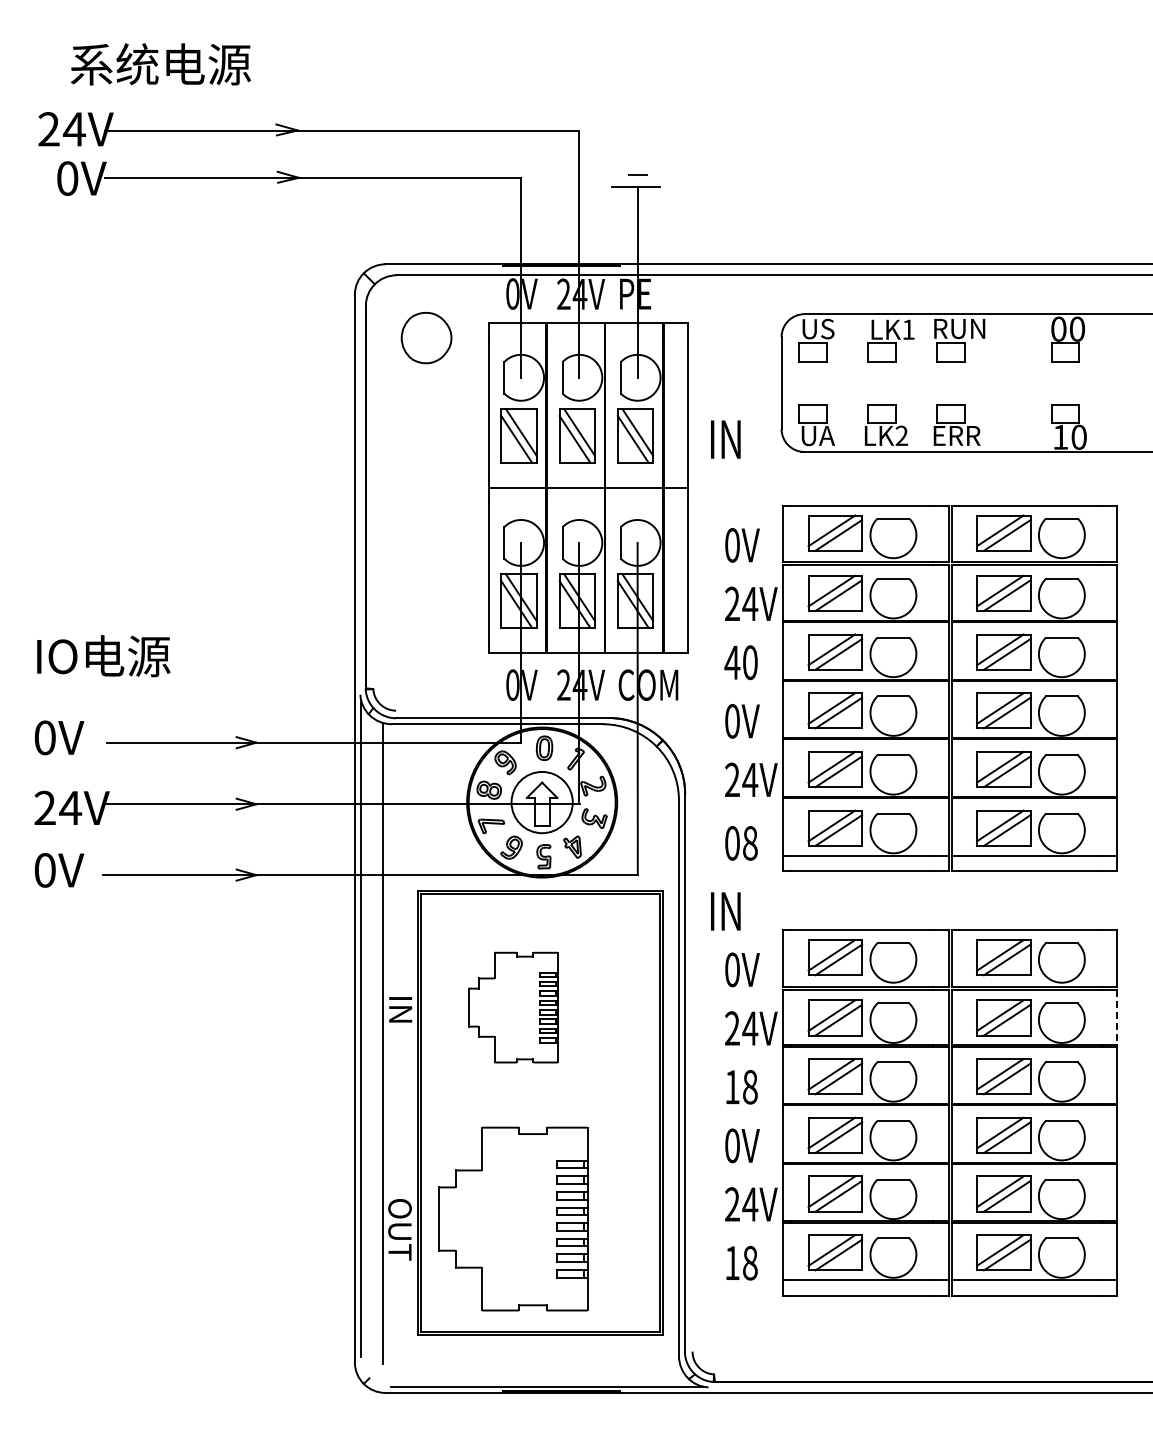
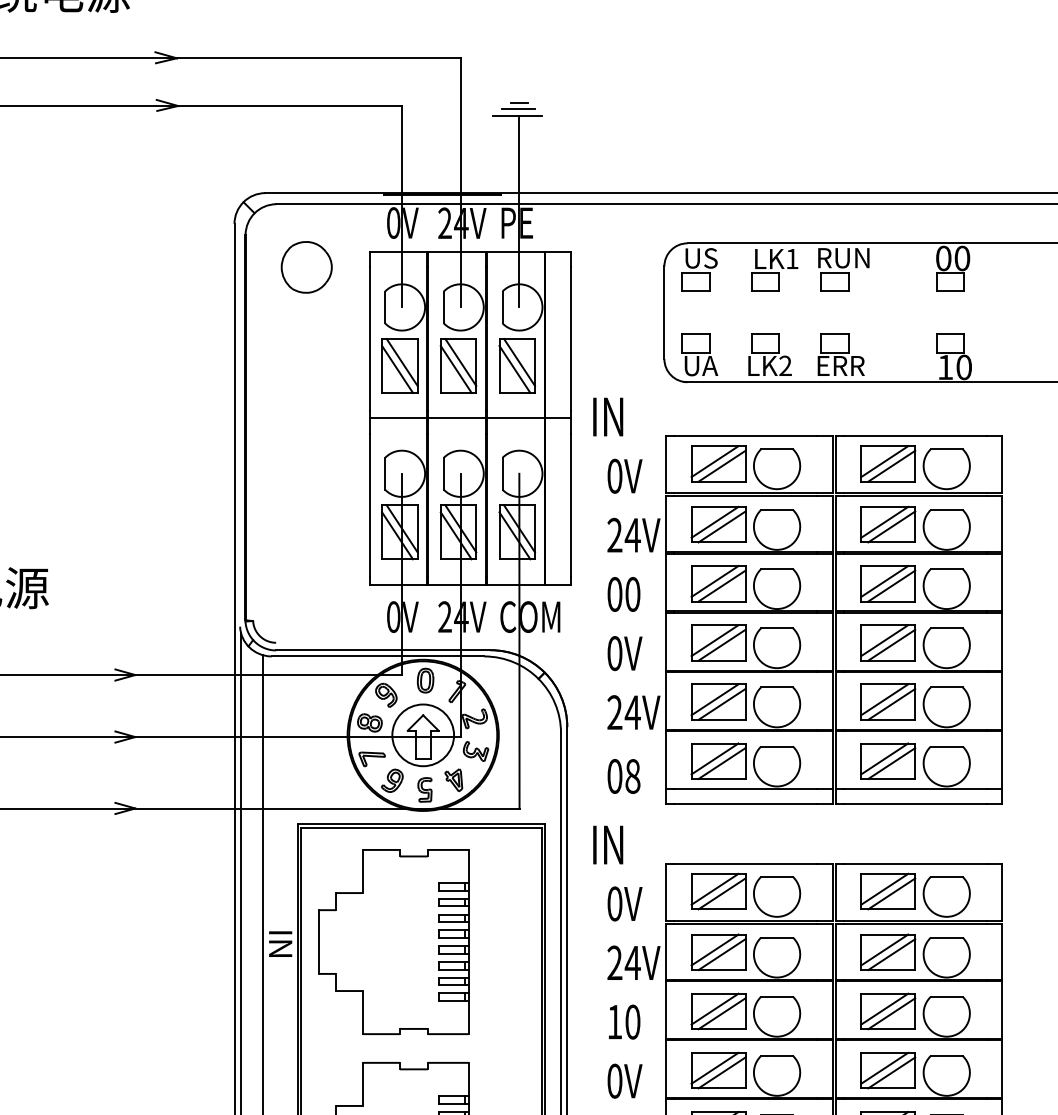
line: (636, 180) -> (518, 108), added
text: (725, 439) -> (607, 416), moved
text: (732, 662) -> (614, 594), 40 -> 00
part: (513, 1007) -> (394, 941), size x1.67
line: (1116, 1017) -> (1001, 951), dashed -> solid
text: (750, 1086) -> (633, 1021), 18 -> 10

